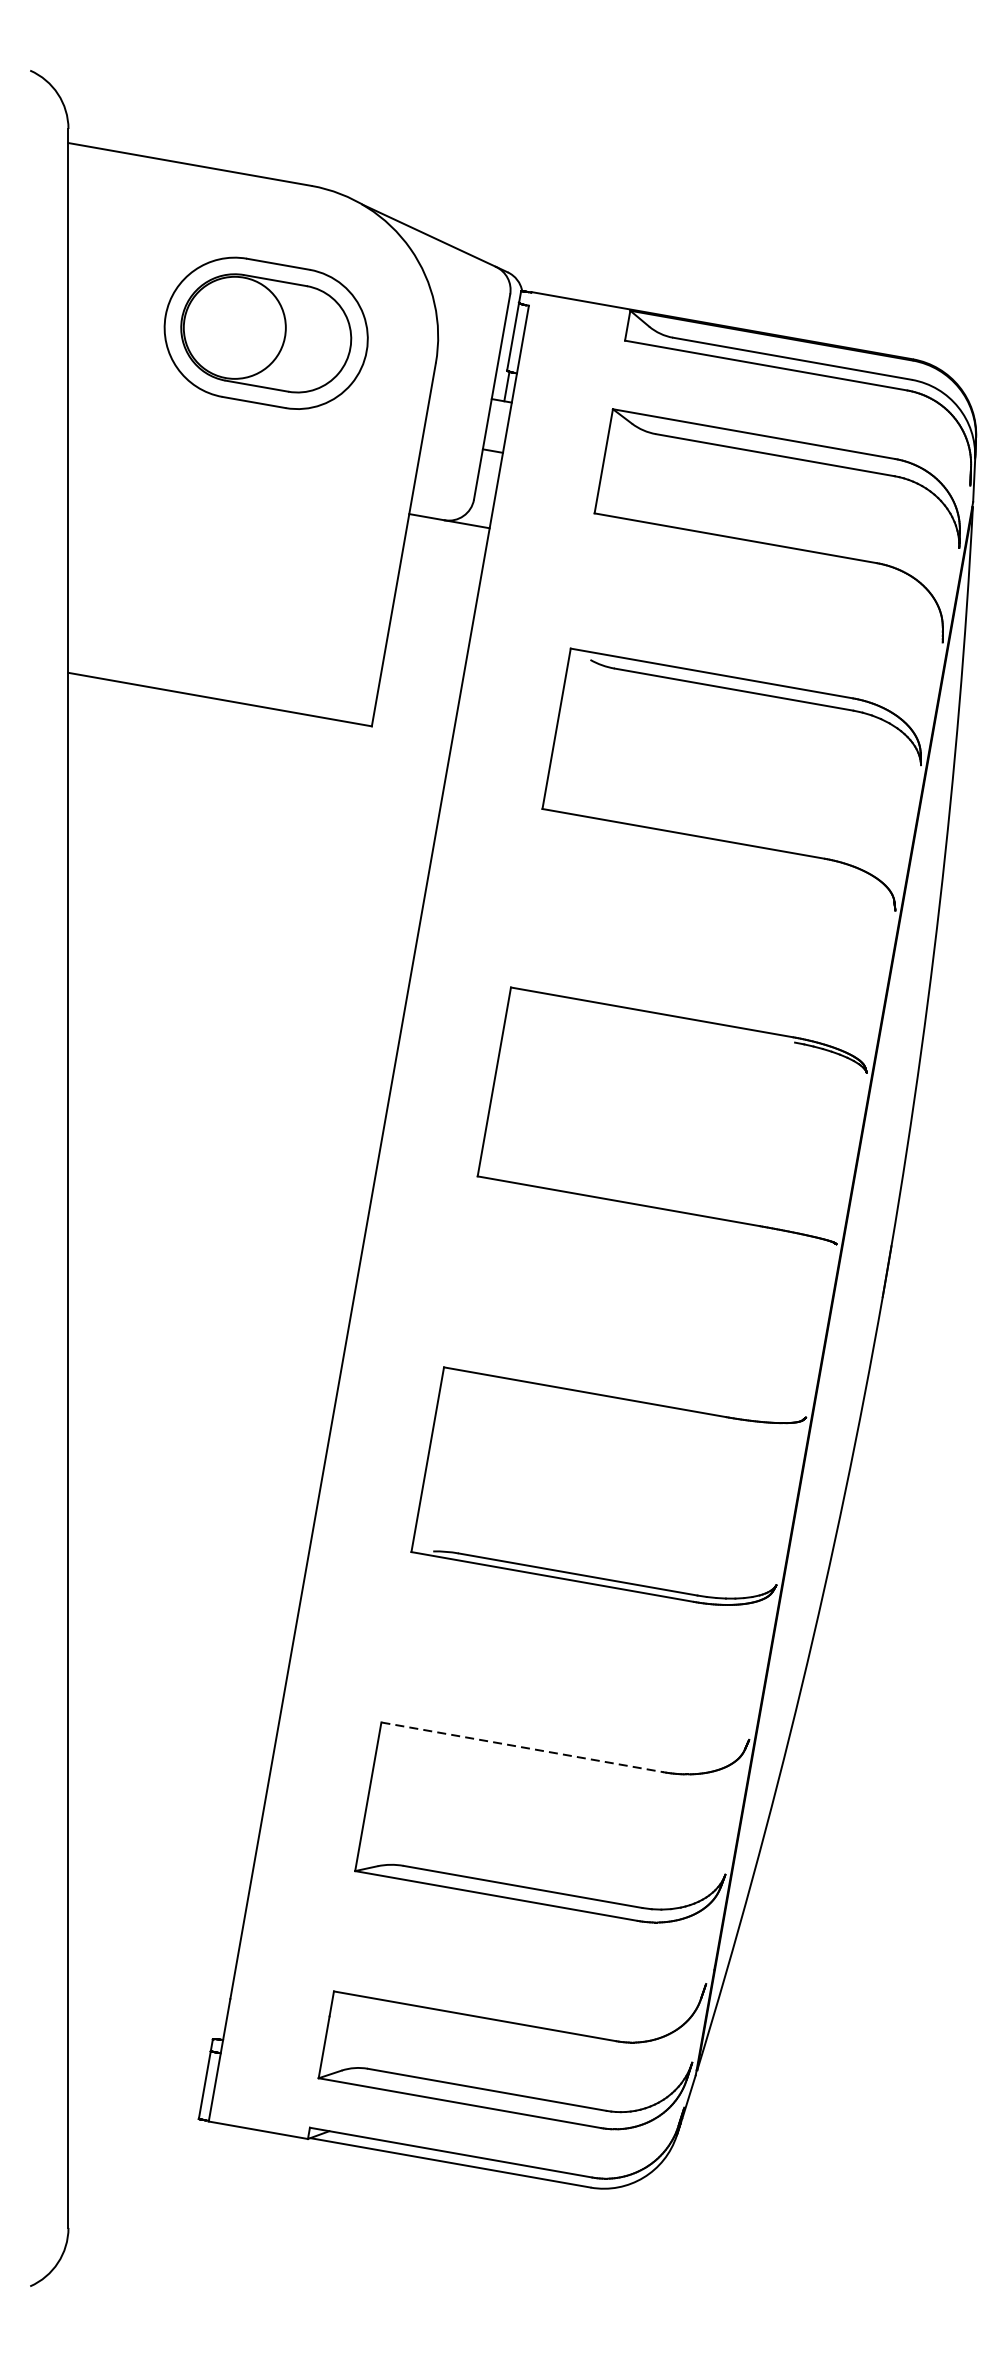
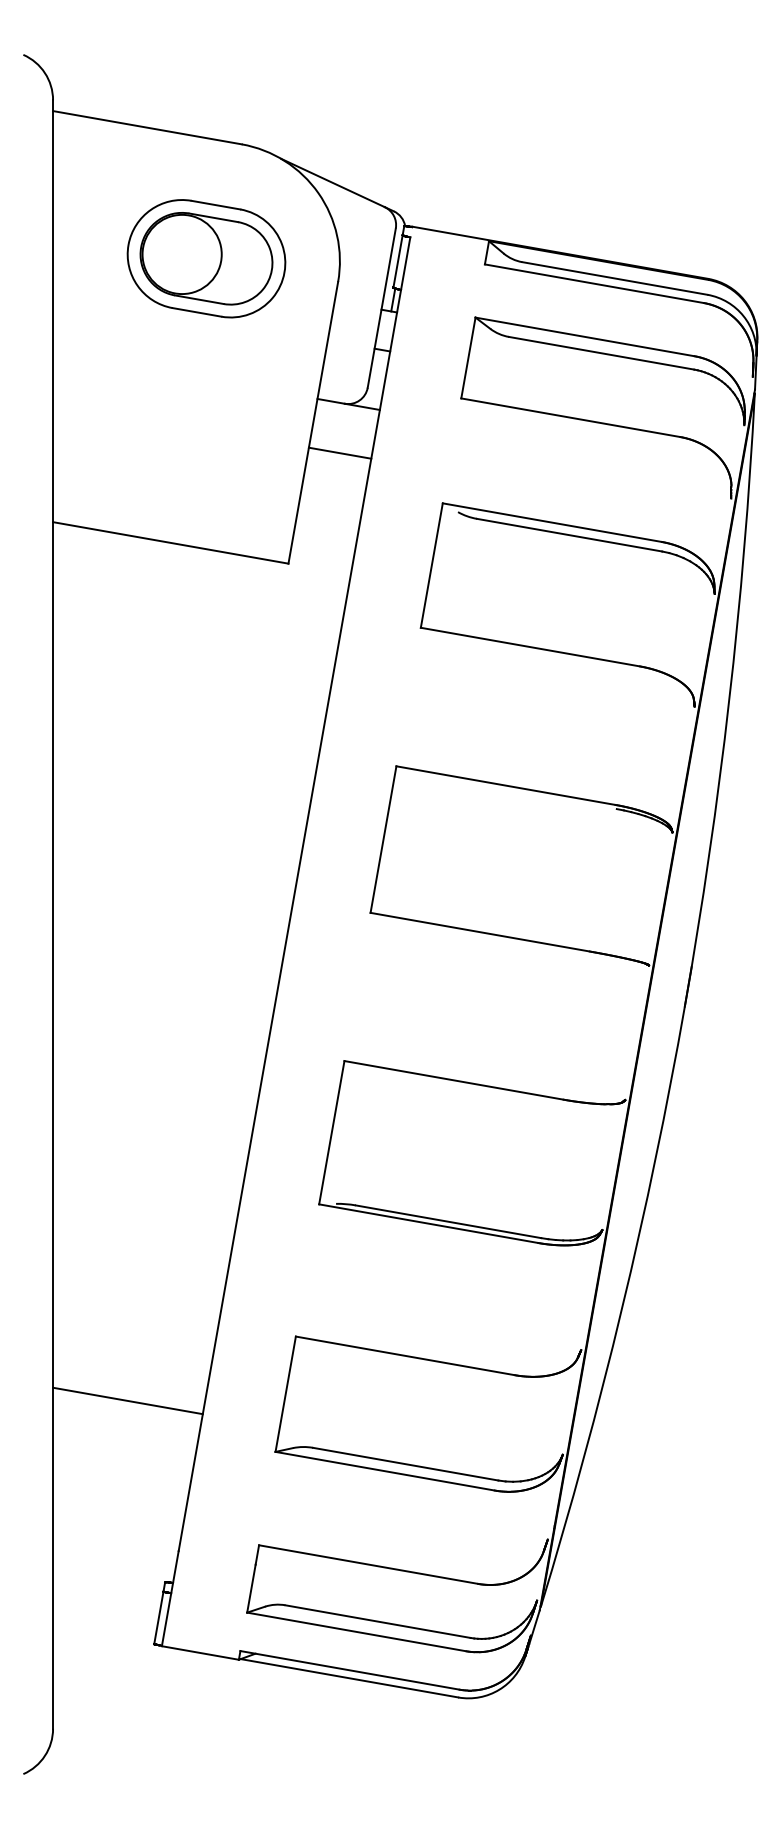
line: (437, 583) -> (339, 452), added
line: (522, 1746) -> (405, 1355), dashed -> solid
line: (164, 1804) -> (127, 1400), added

